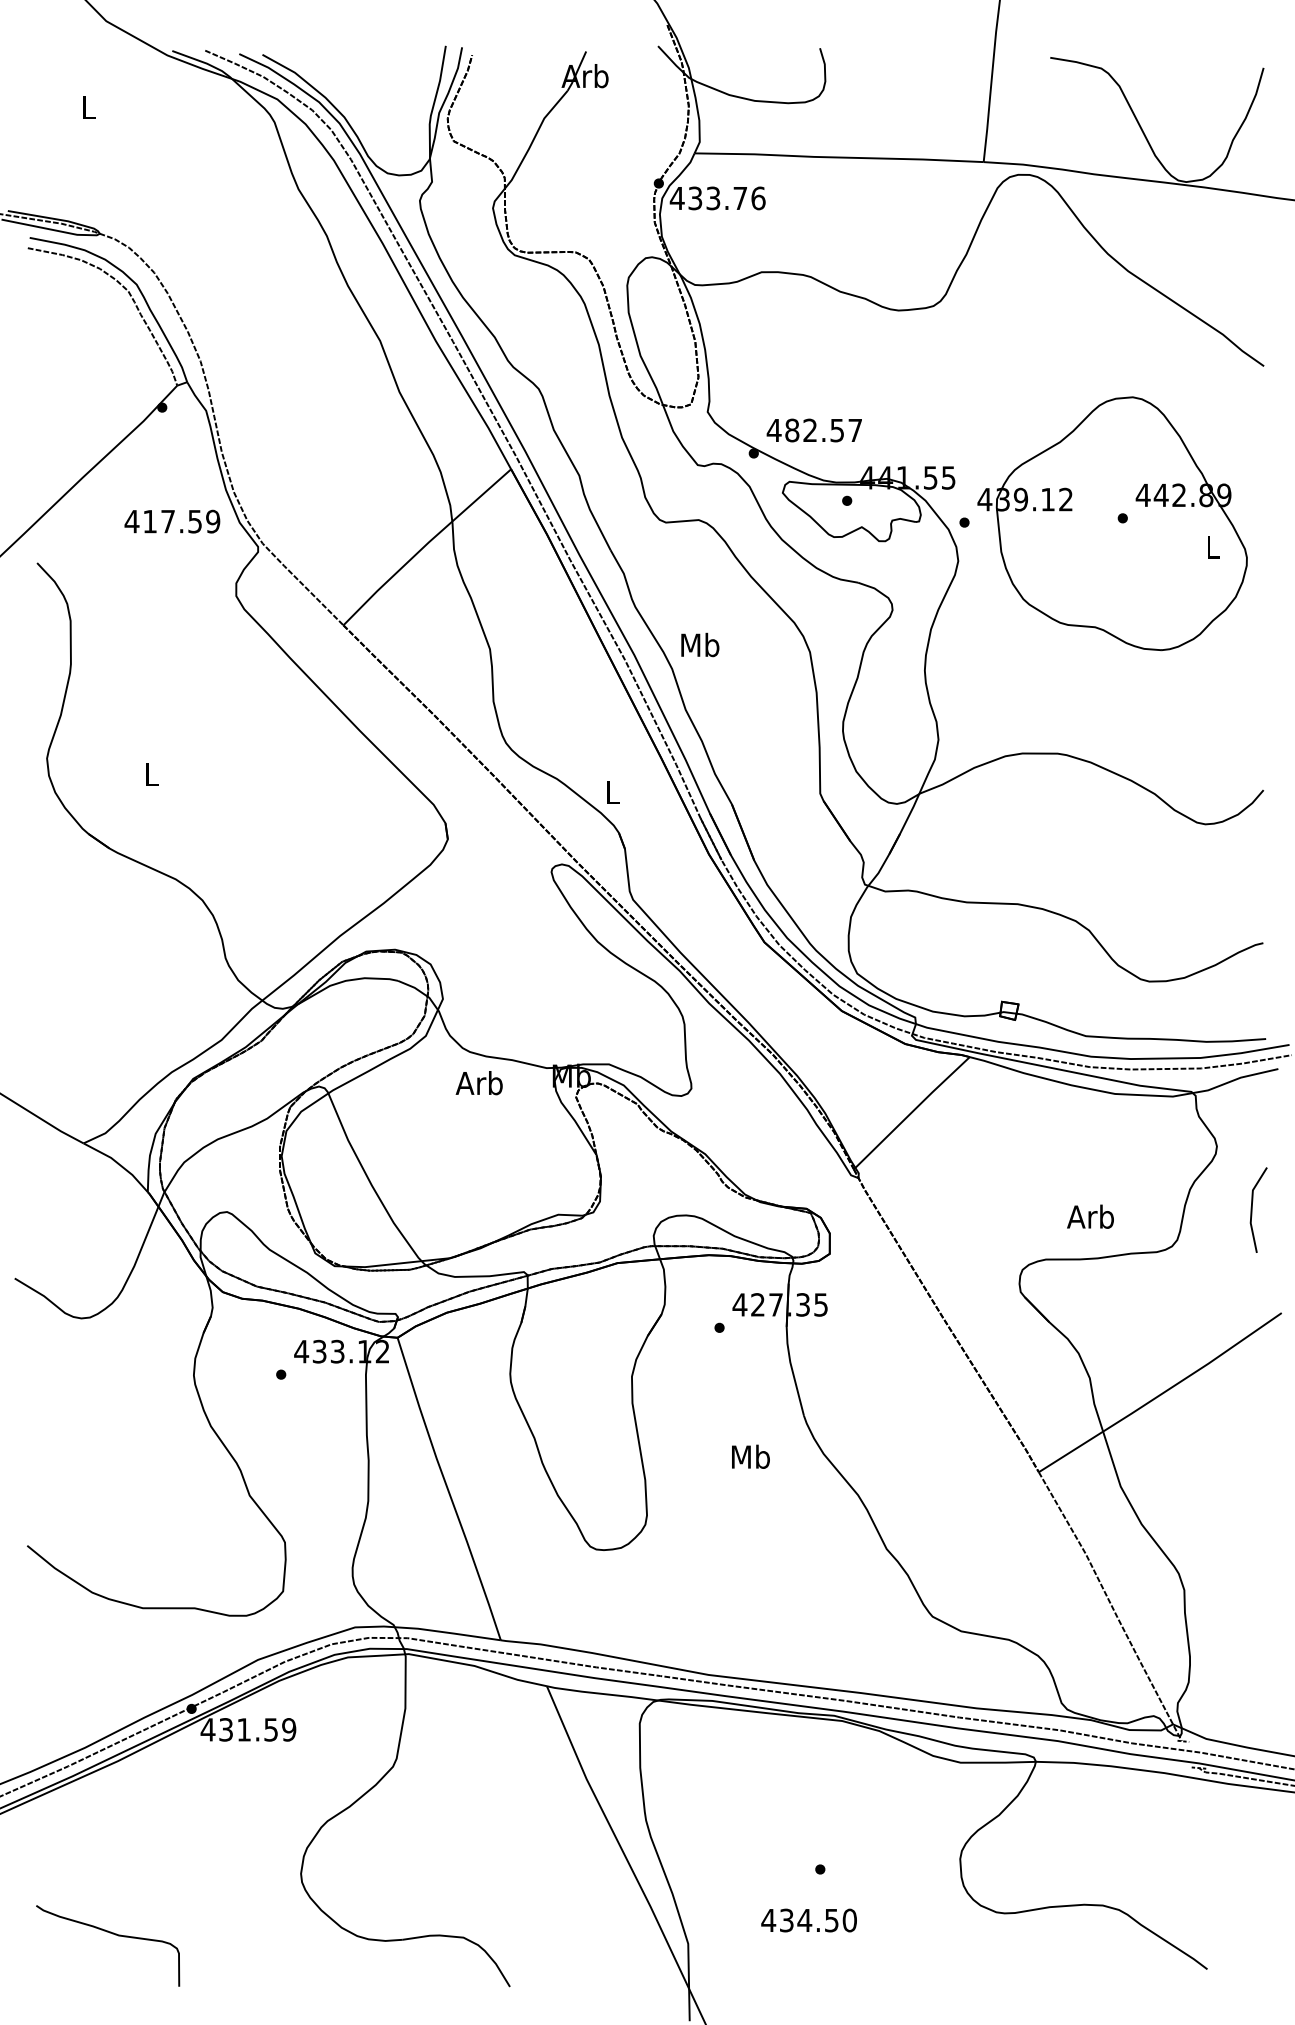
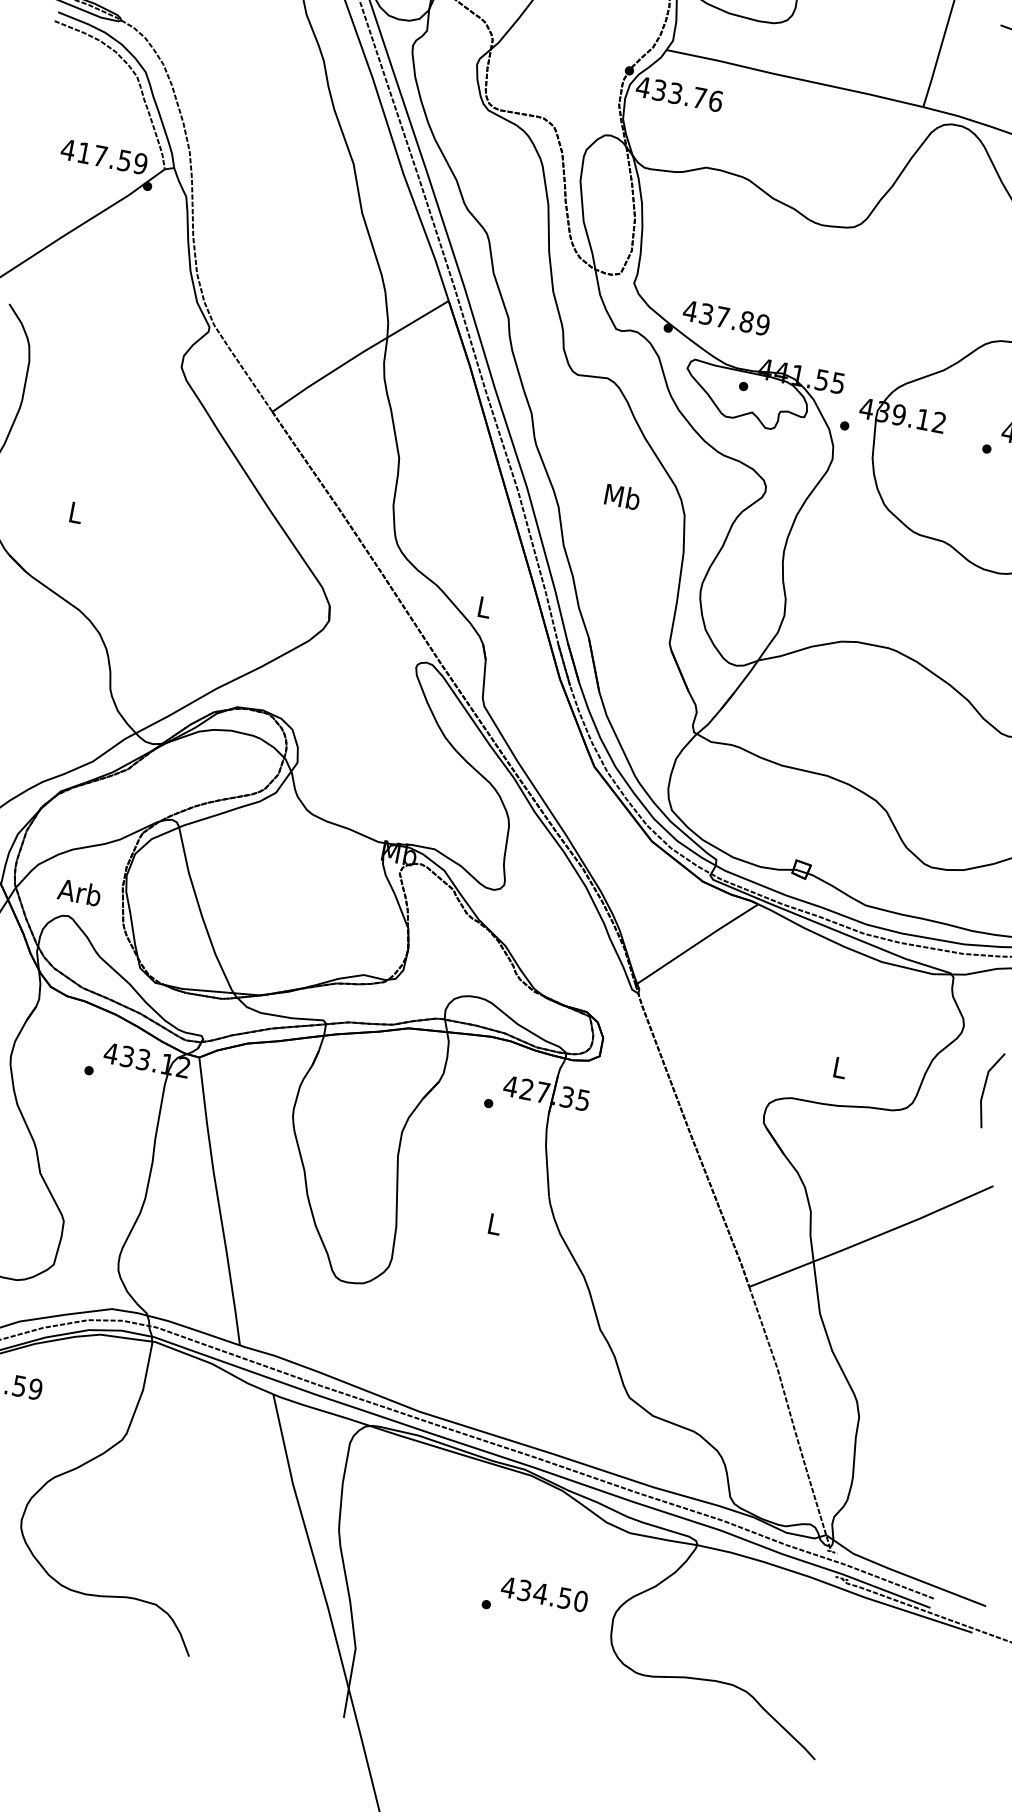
text: (823, 430) -> (734, 319), 482.57 -> 437.89
text: (172, 521) -> (104, 156), moved
text: (700, 644) -> (622, 496), moved
text: (478, 1083) -> (78, 892), moved
text: (1090, 1216) -> (839, 1067), Arb -> L
text: (750, 1456) -> (494, 1223), Mb -> L
text: (808, 1920) -> (544, 1594), moved

